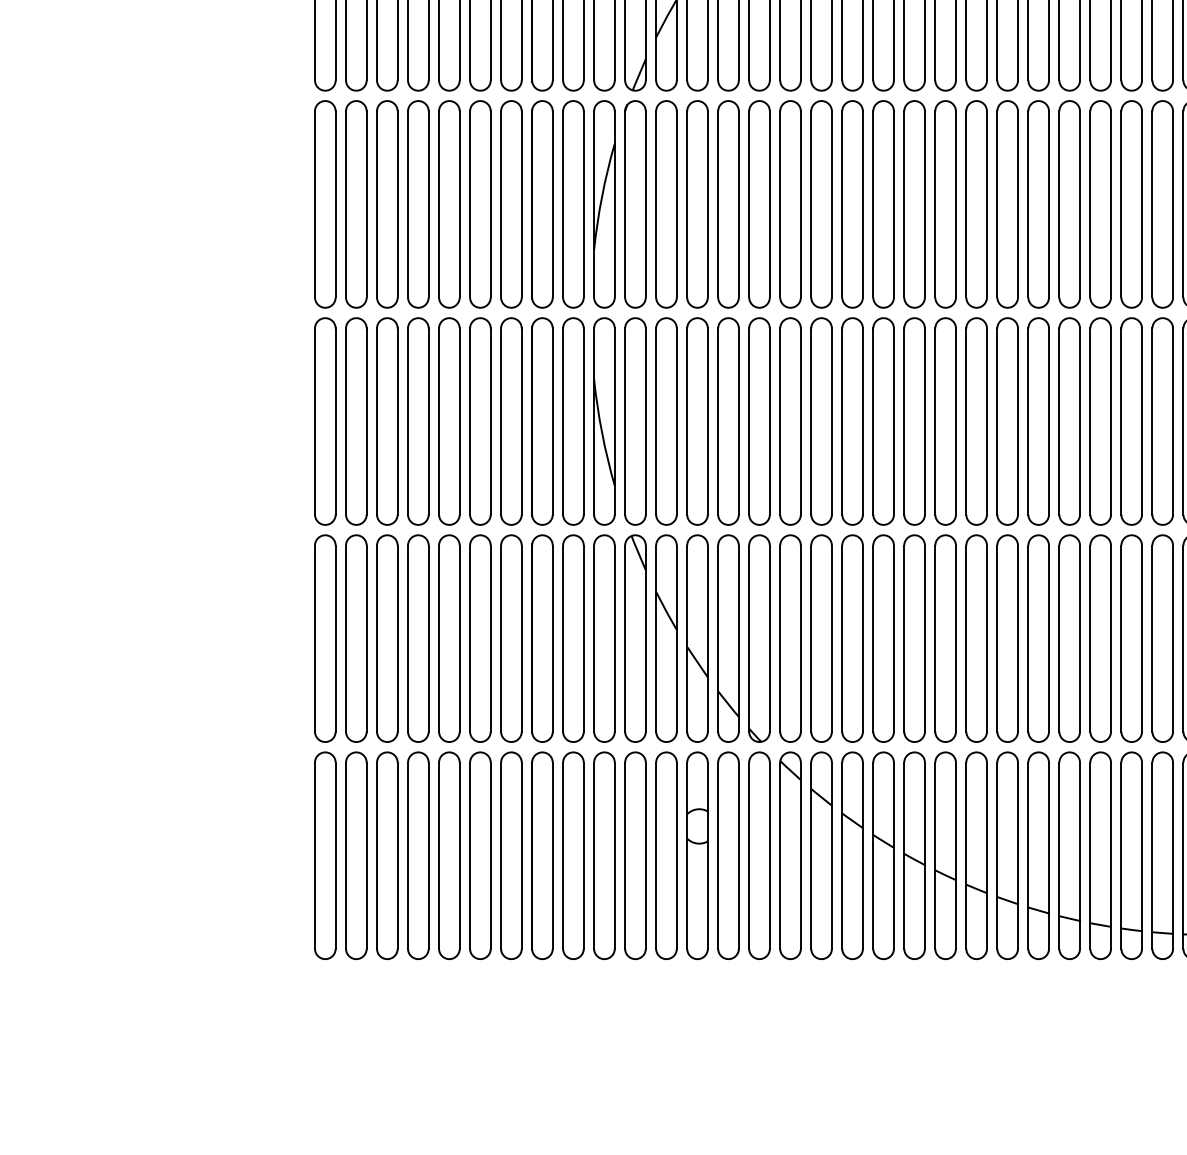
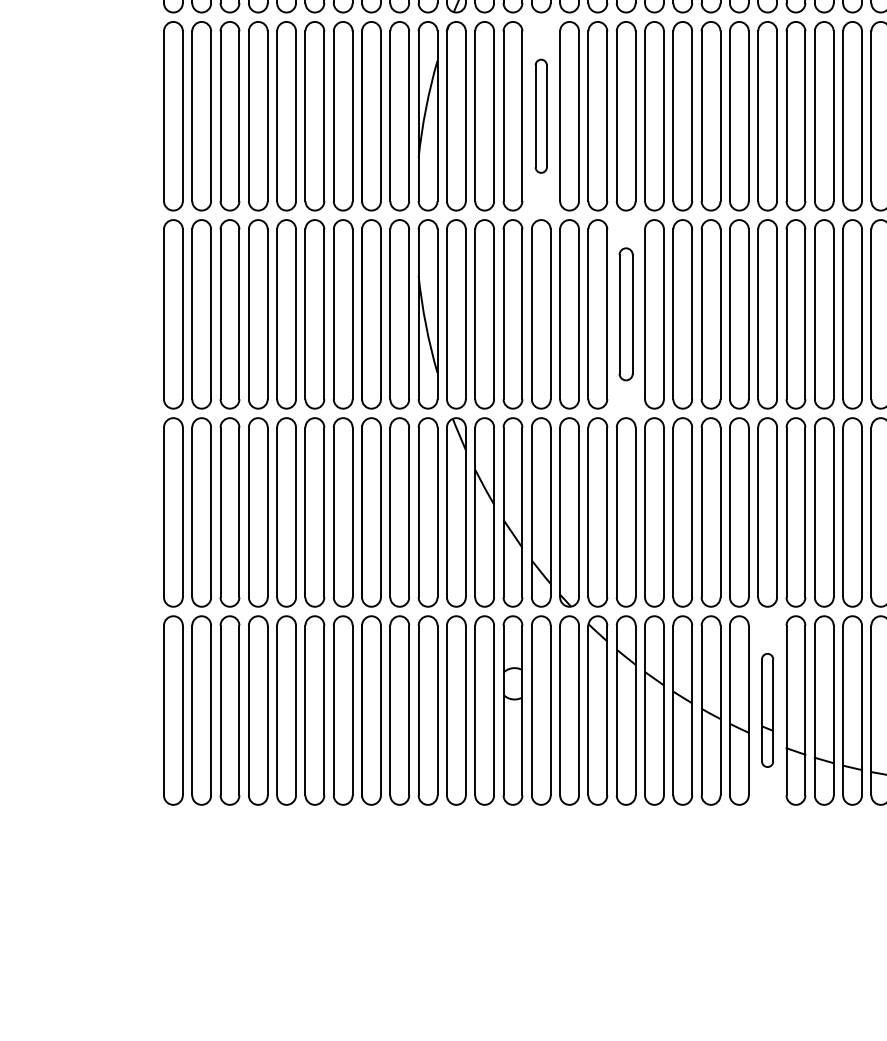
part: (728, 204) -> (541, 116), size x0.6
part: (821, 421) -> (626, 314), size x0.7
part: (976, 855) -> (767, 710), size x0.6

